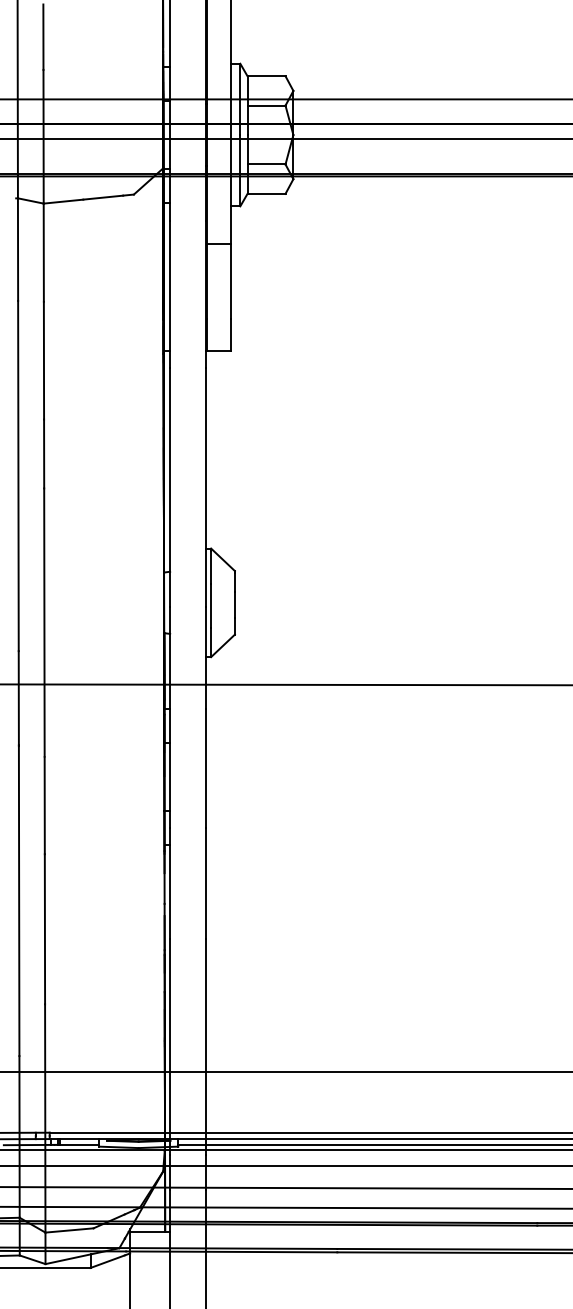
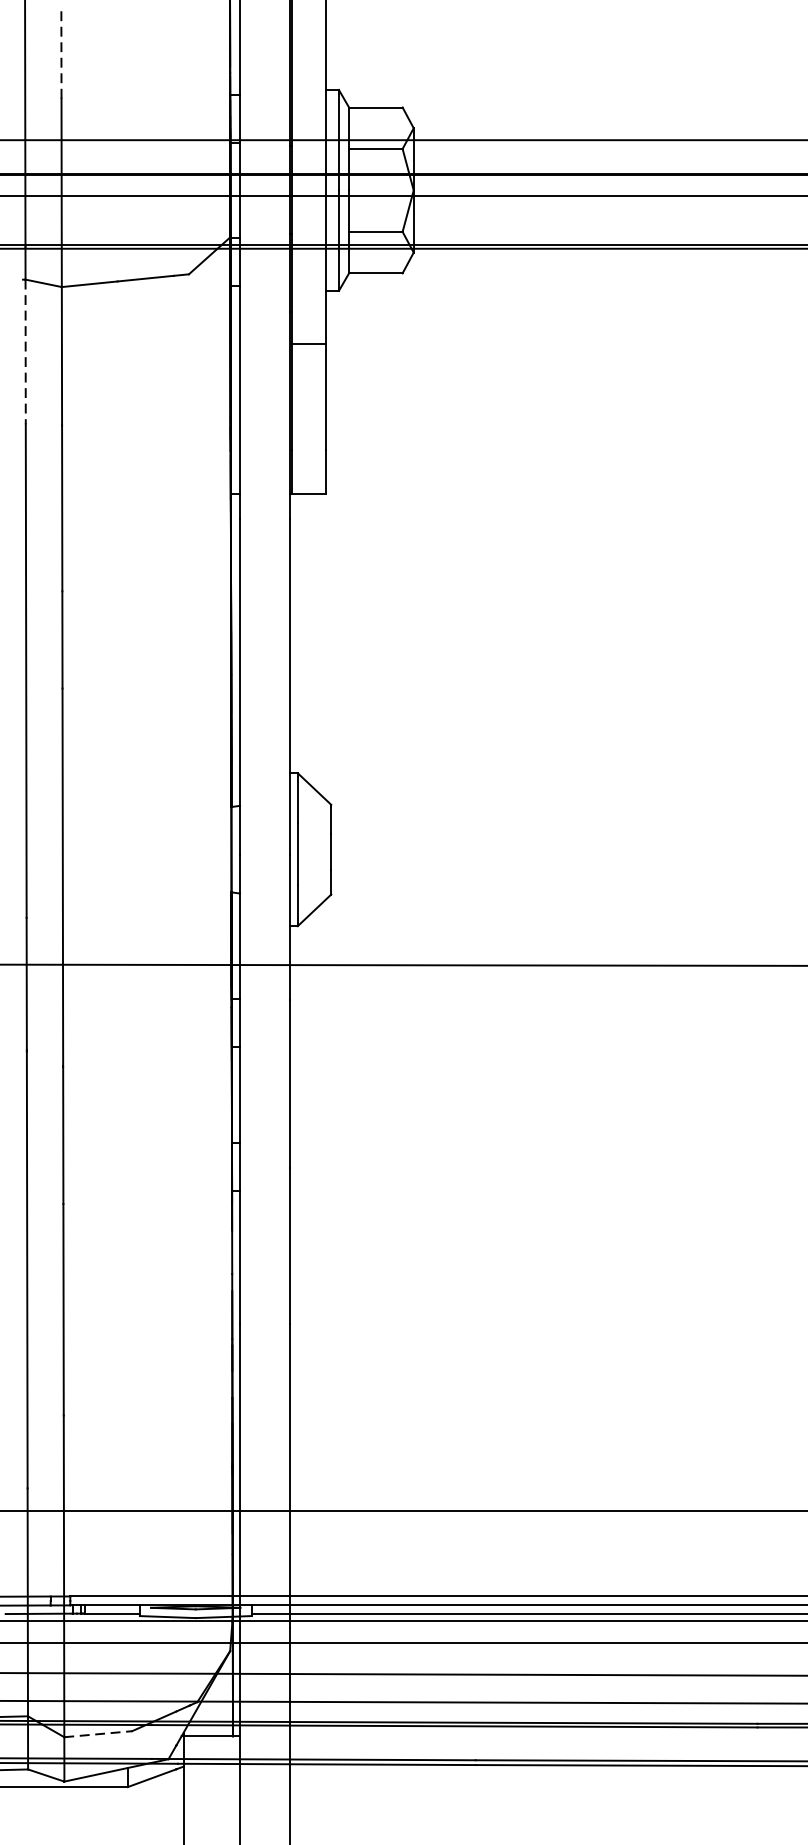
line: (43, 37) -> (61, 52), solid -> dashed
line: (18, 250) -> (26, 353), solid -> dashed
line: (70, 1230) -> (99, 1734), solid -> dashed

